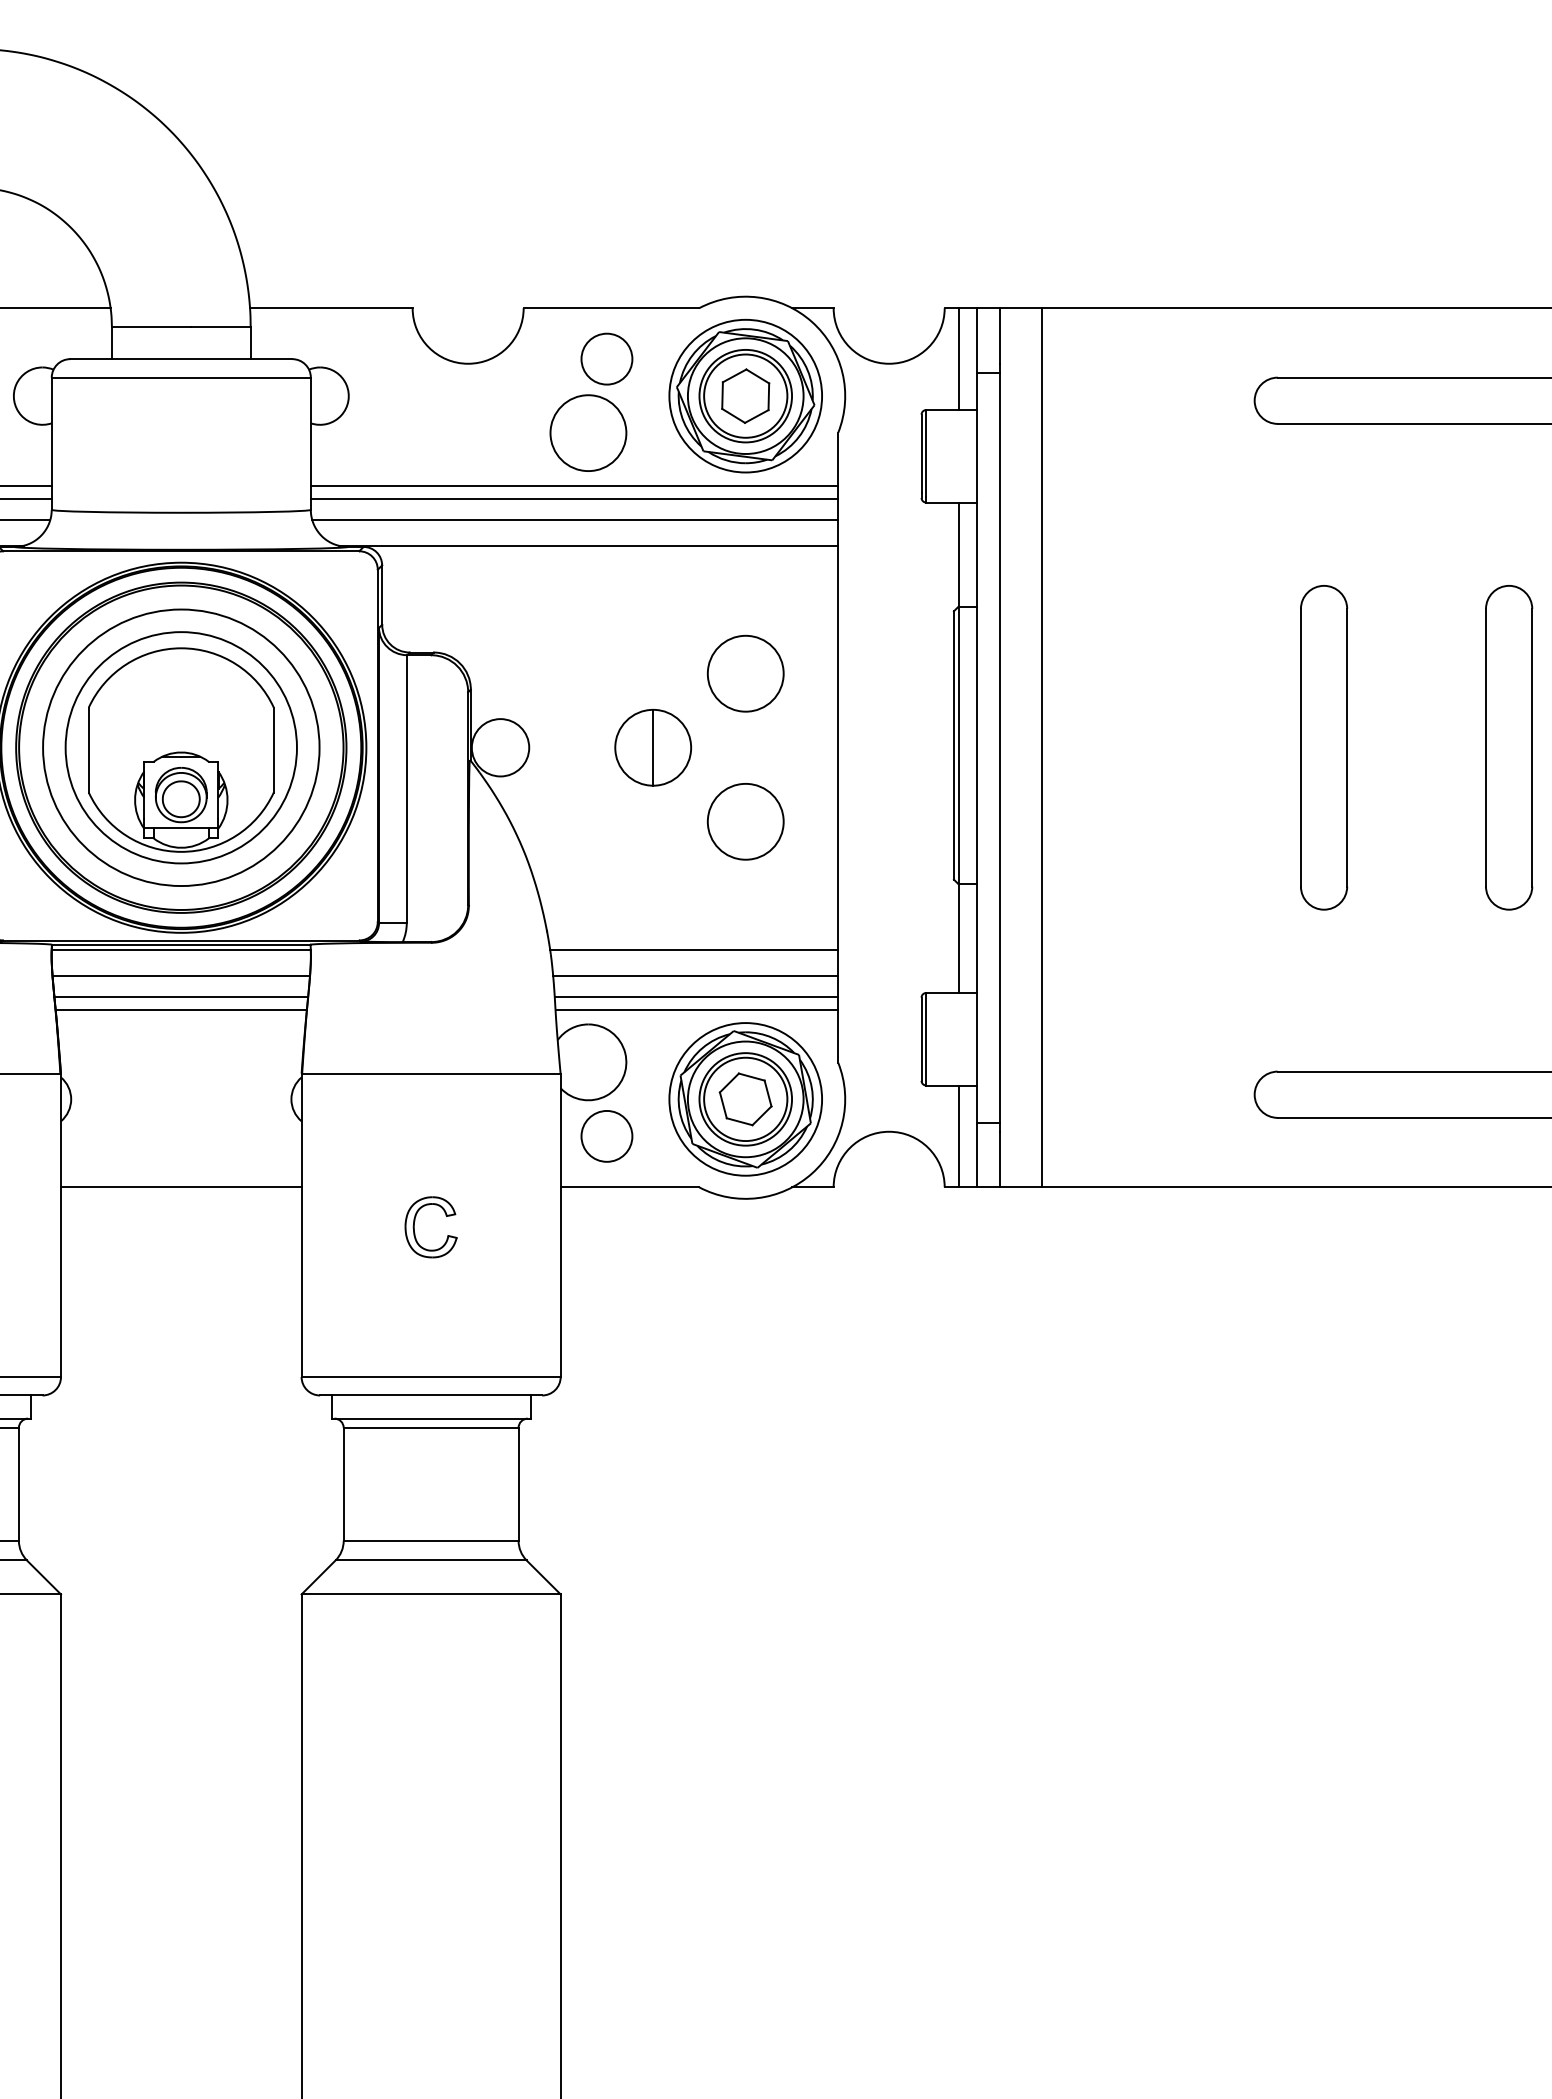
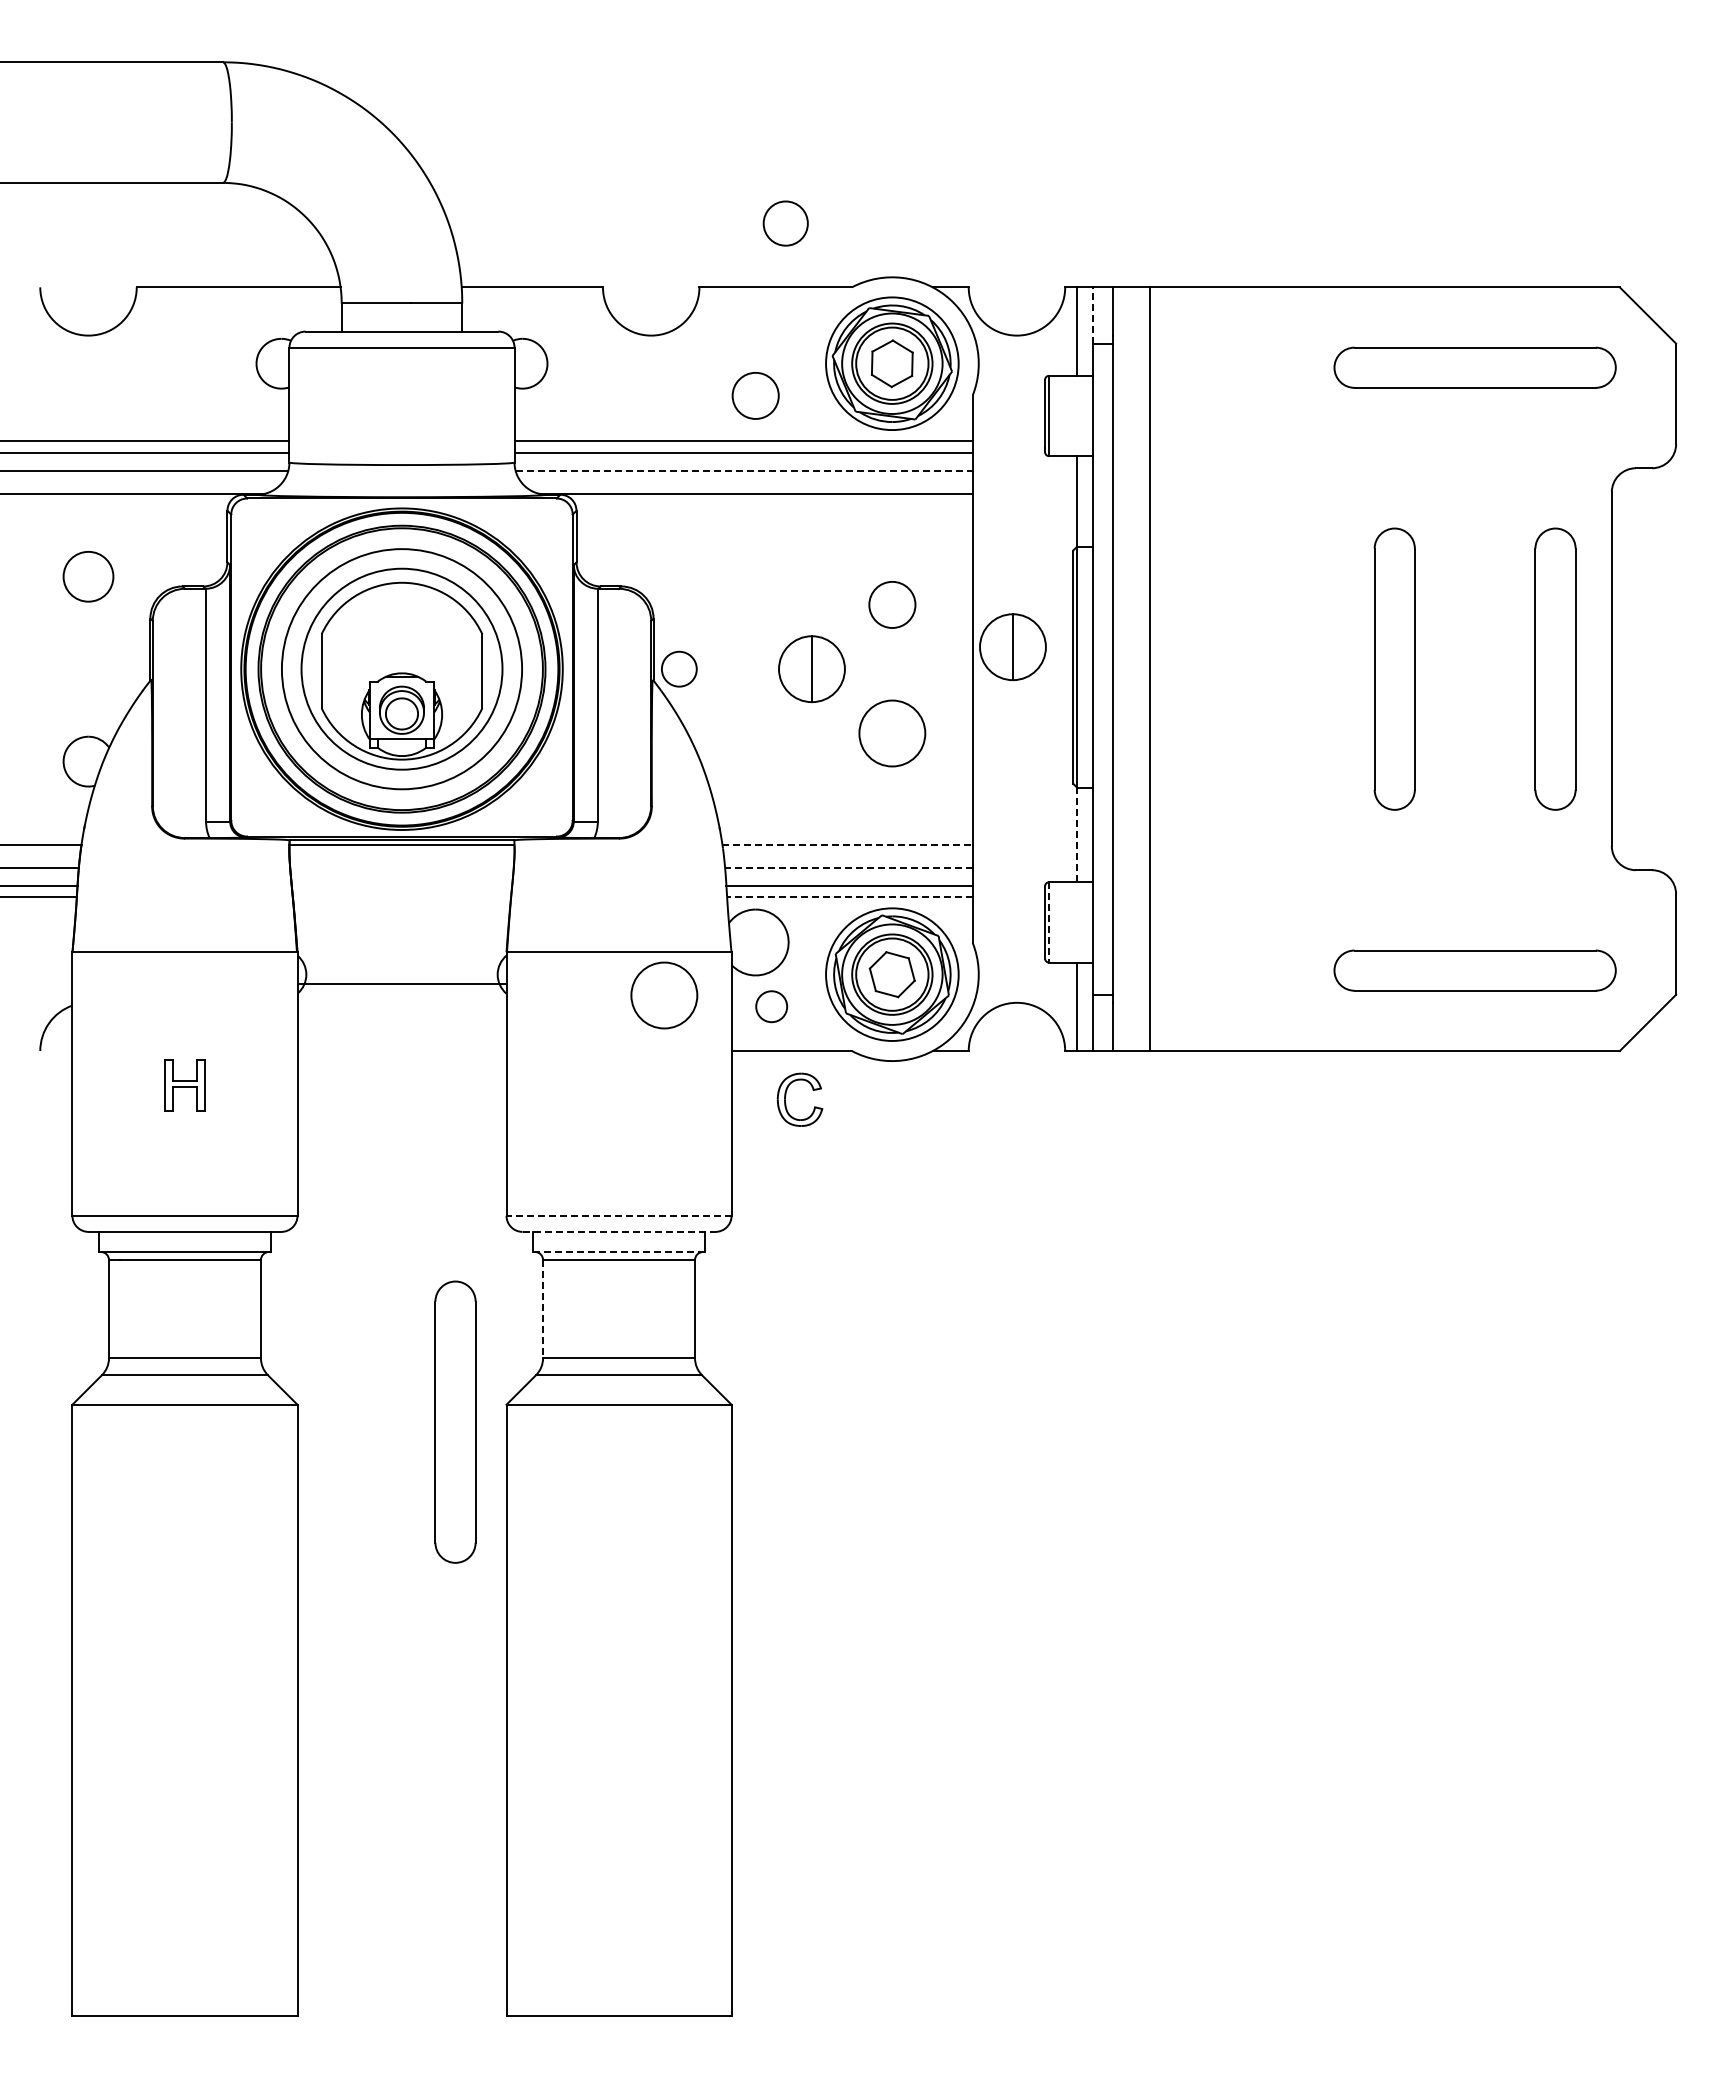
line: (977, 340) -> (1093, 315), solid -> dashed
circle: (606, 359) -> (785, 223), moved
circle: (588, 432) -> (755, 395), size x0.7
line: (575, 519) -> (744, 470), solid -> dashed
circle: (745, 673) -> (892, 604), size x0.7
part: (884, 721) -> (1012, 646), added
circle: (500, 748) -> (679, 669), size x0.7
line: (958, 938) -> (1077, 834), solid -> dashed
line: (695, 949) -> (848, 844), solid -> dashed
line: (180, 976) -> (401, 867), removed
line: (695, 976) -> (848, 867), solid -> dashed
line: (180, 996) -> (401, 885), removed
line: (180, 1009) -> (401, 896), removed
line: (696, 1009) -> (849, 896), solid -> dashed
line: (926, 1039) -> (1049, 922), solid -> dashed
circle: (483, 1123) -> (664, 995), added
circle: (606, 1136) -> (771, 1006), size x0.7
line: (180, 1187) -> (401, 984), moved
part: (415, 1222) -> (786, 1095), moved
line: (431, 1376) -> (619, 1215), solid -> dashed
line: (431, 1395) -> (619, 1231), solid -> dashed
line: (430, 1419) -> (618, 1252), solid -> dashed
line: (344, 1484) -> (543, 1309), solid -> dashed
part: (242, 1613) -> (455, 1421), added

